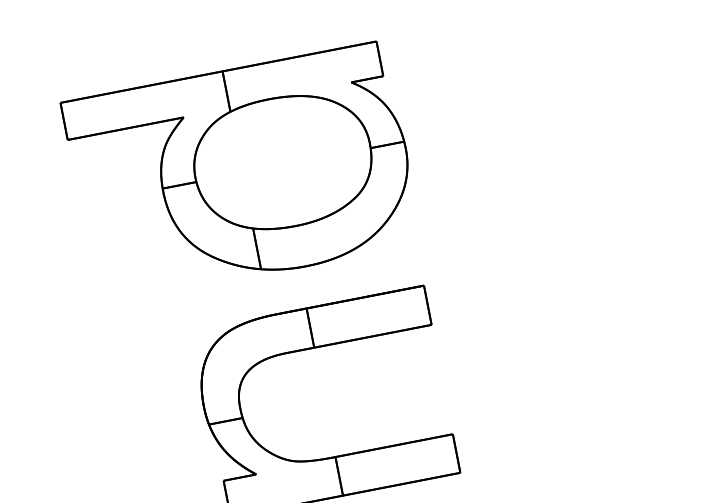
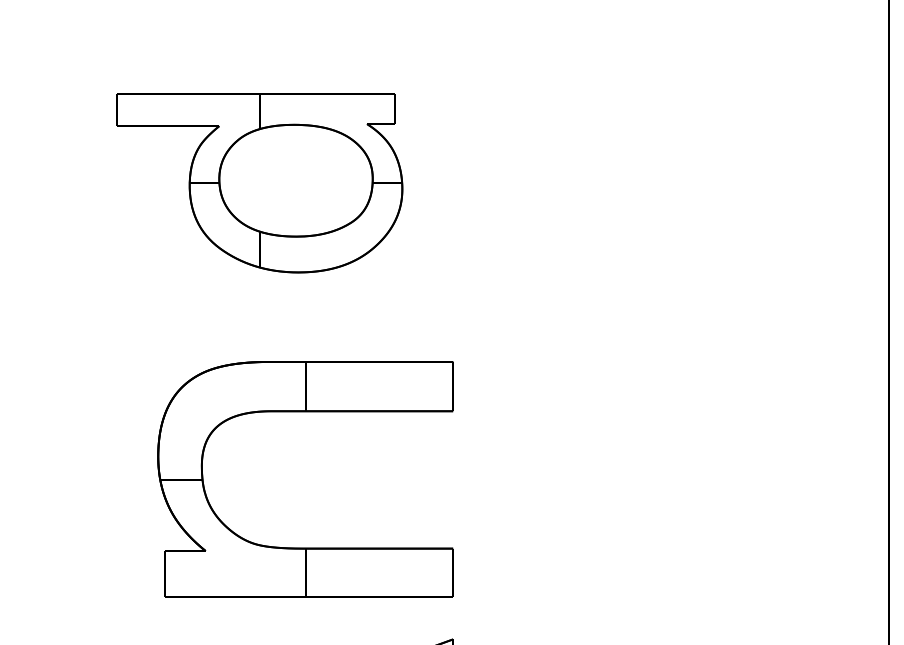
part: (242, 172) -> (259, 182), size x0.7

